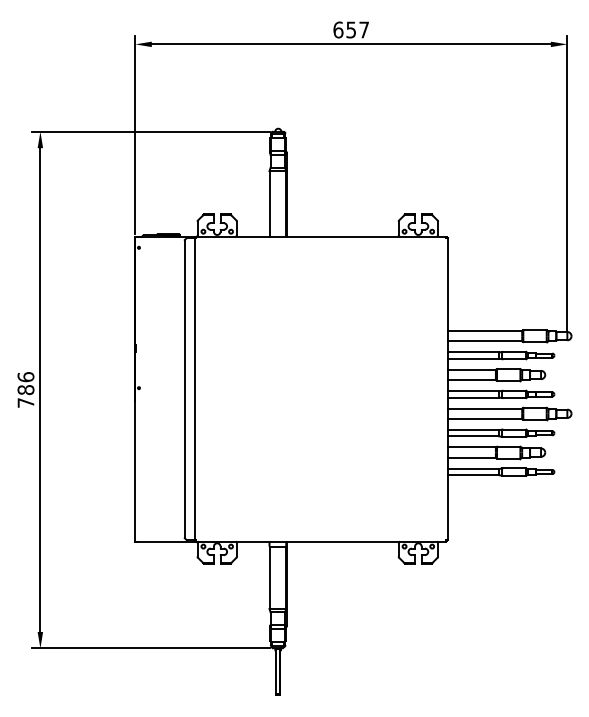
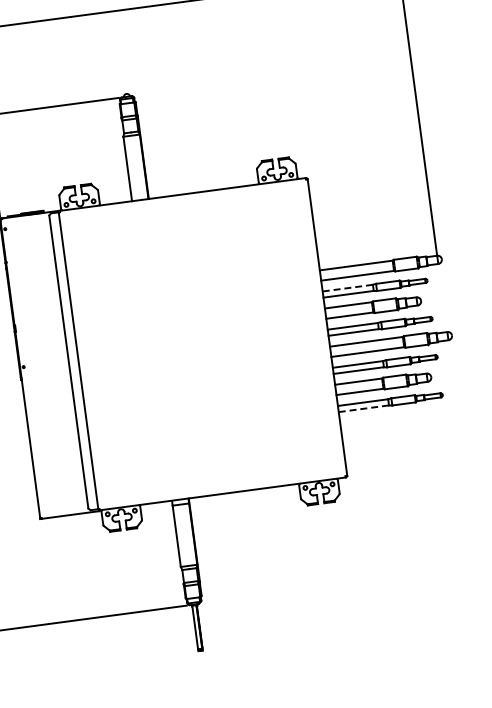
line: (473, 352) -> (347, 288), solid -> dashed
line: (473, 475) -> (363, 409), solid -> dashed

